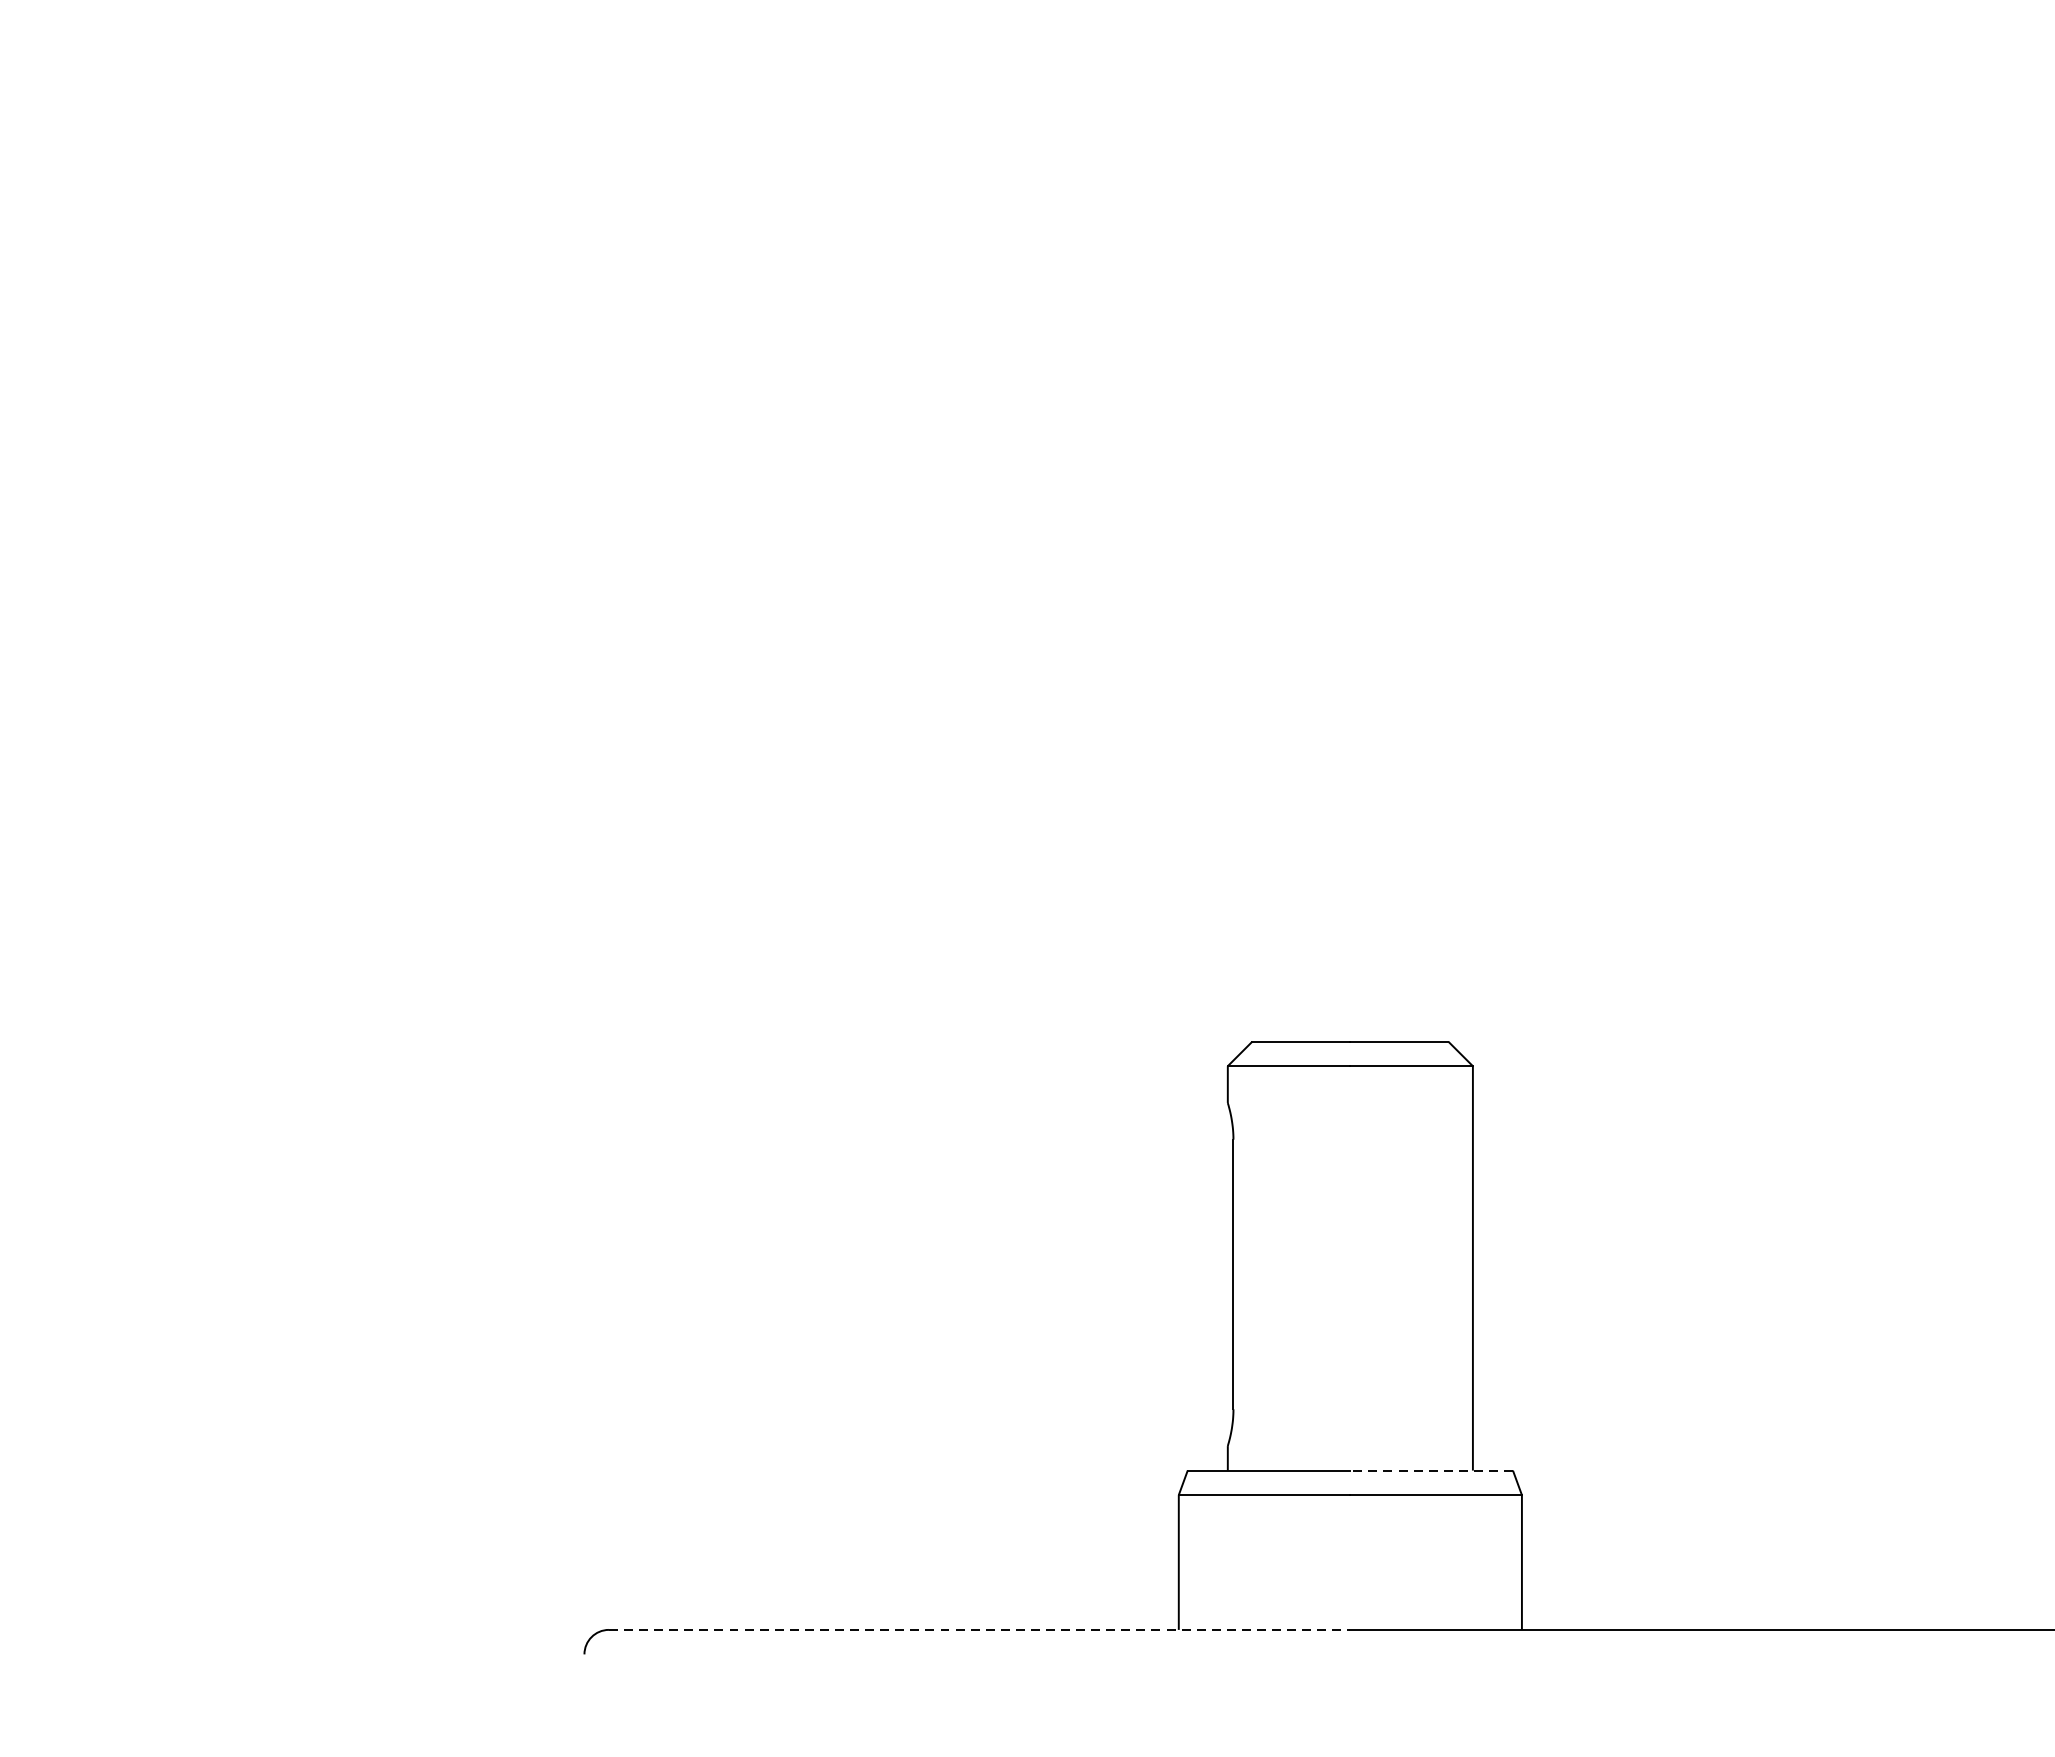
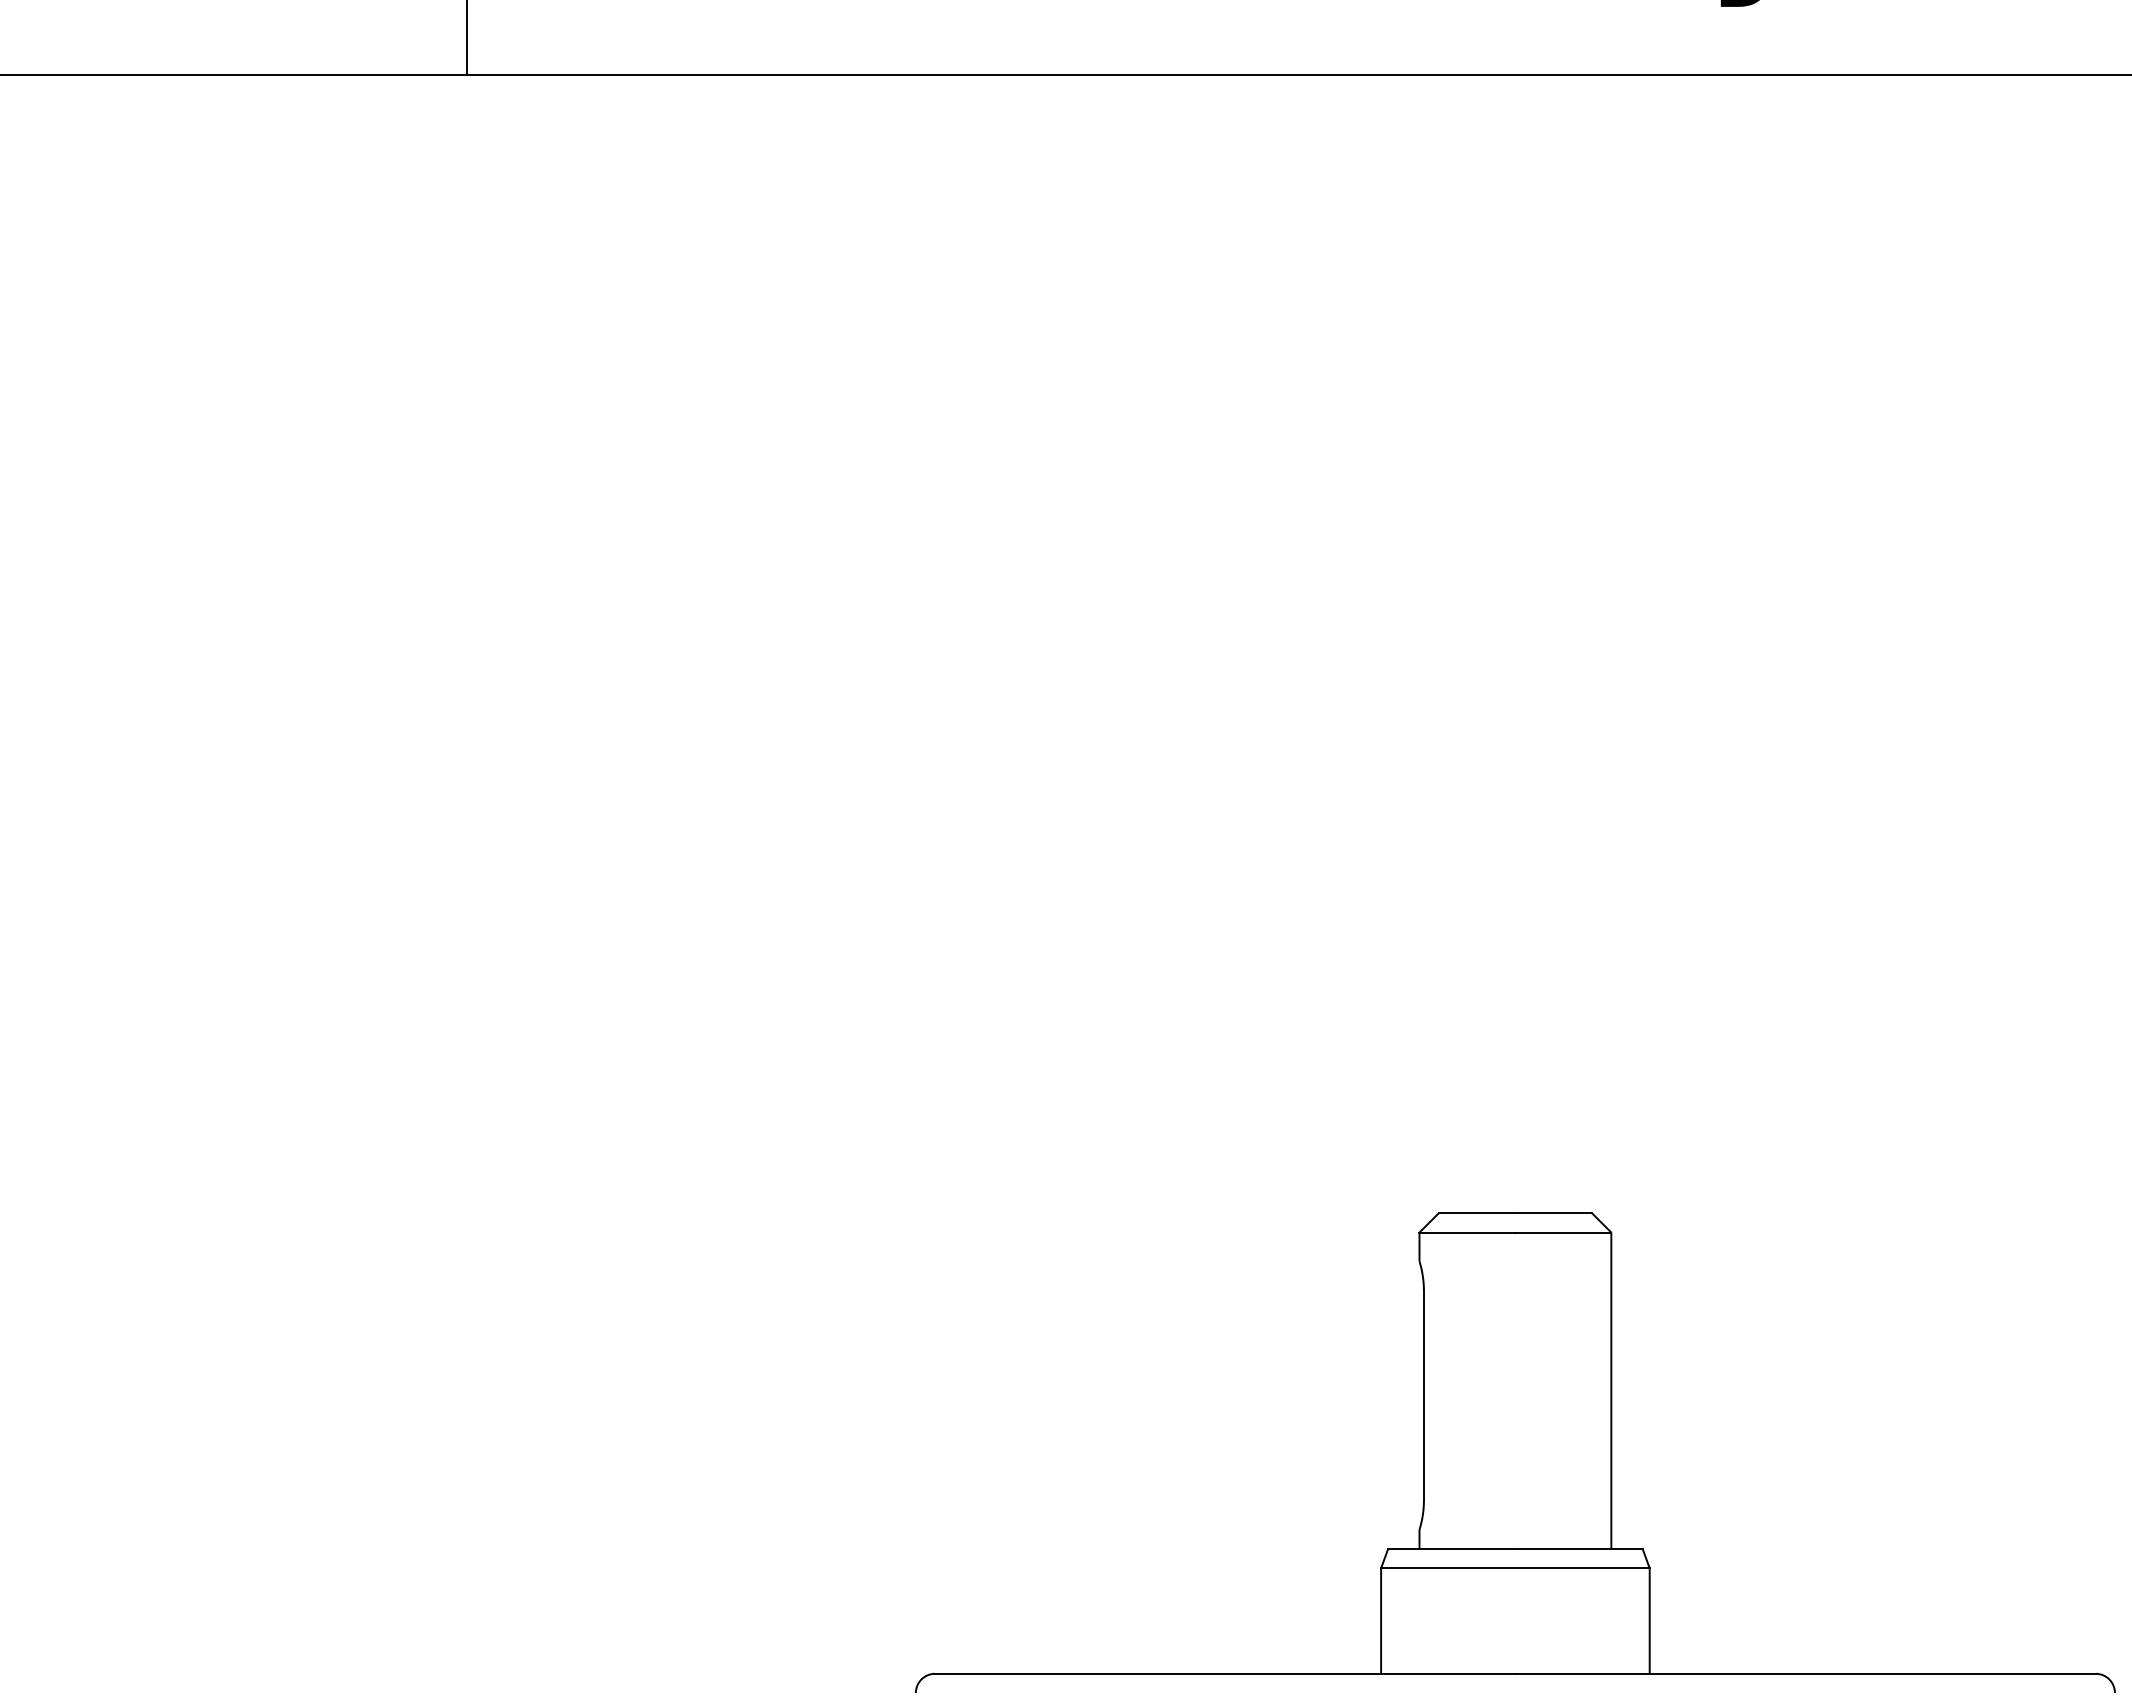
line: (1432, 1471) -> (1579, 1549), dashed -> solid
line: (980, 1629) -> (1225, 1673), dashed -> solid

